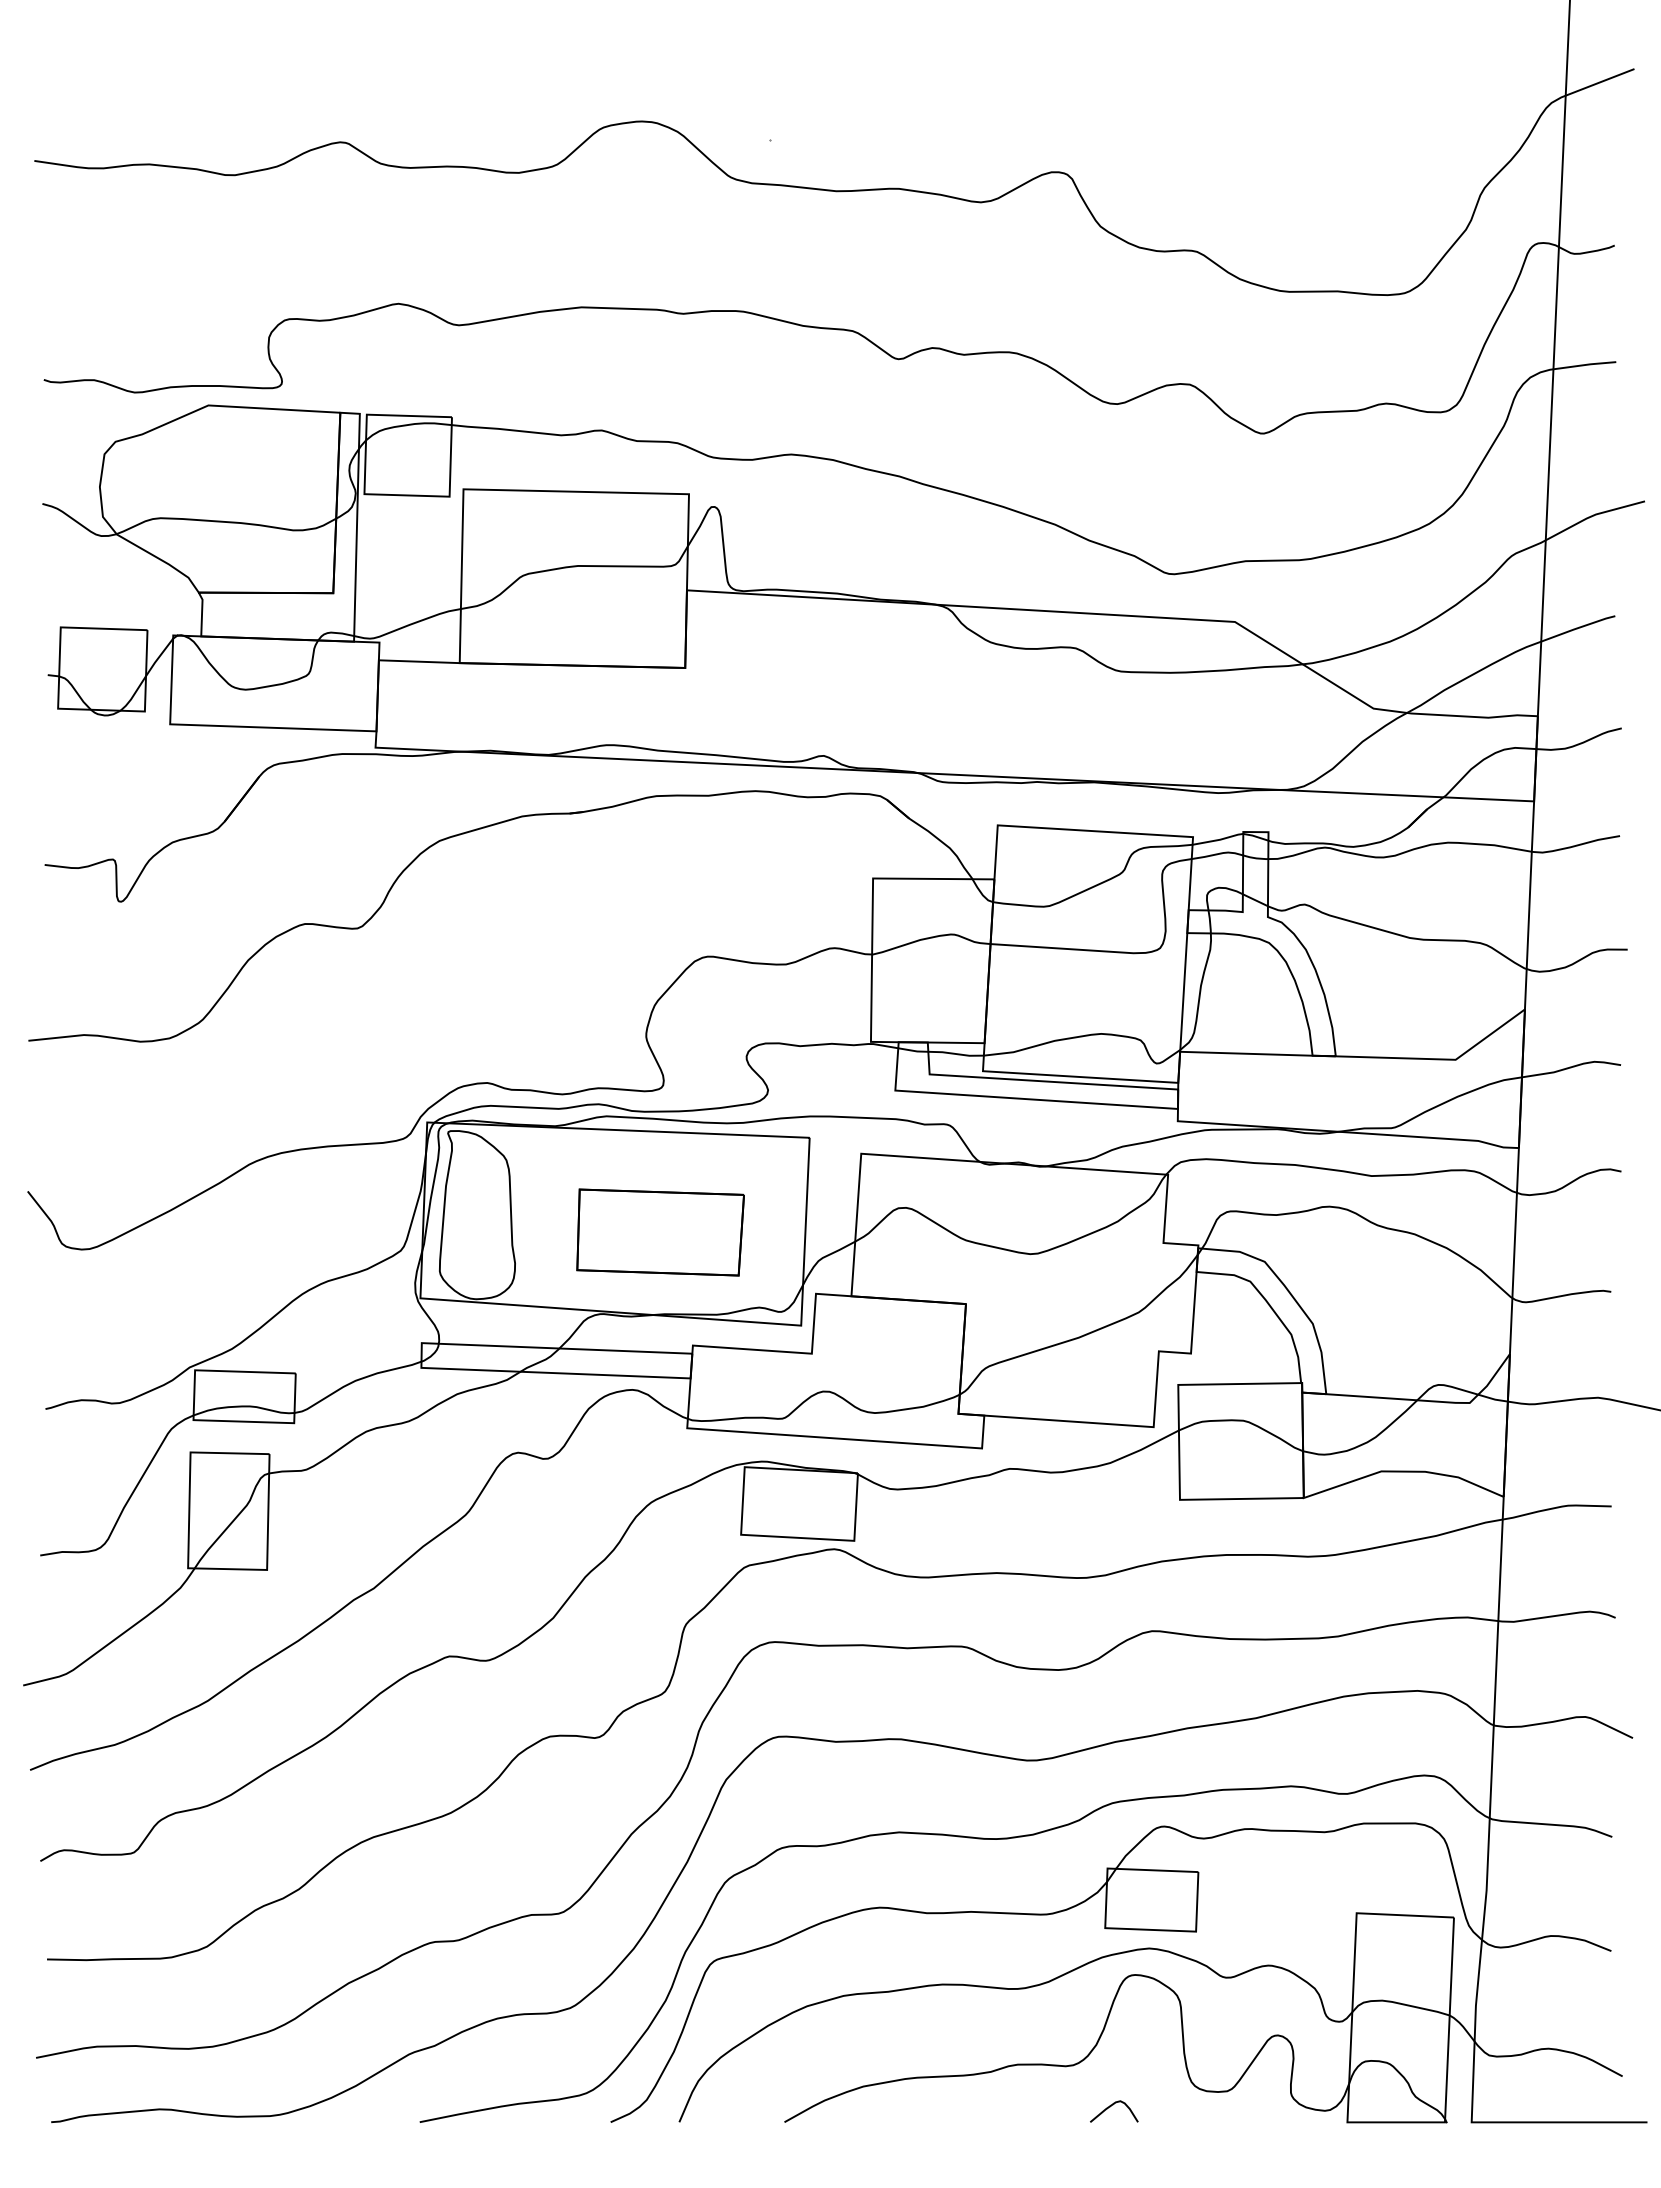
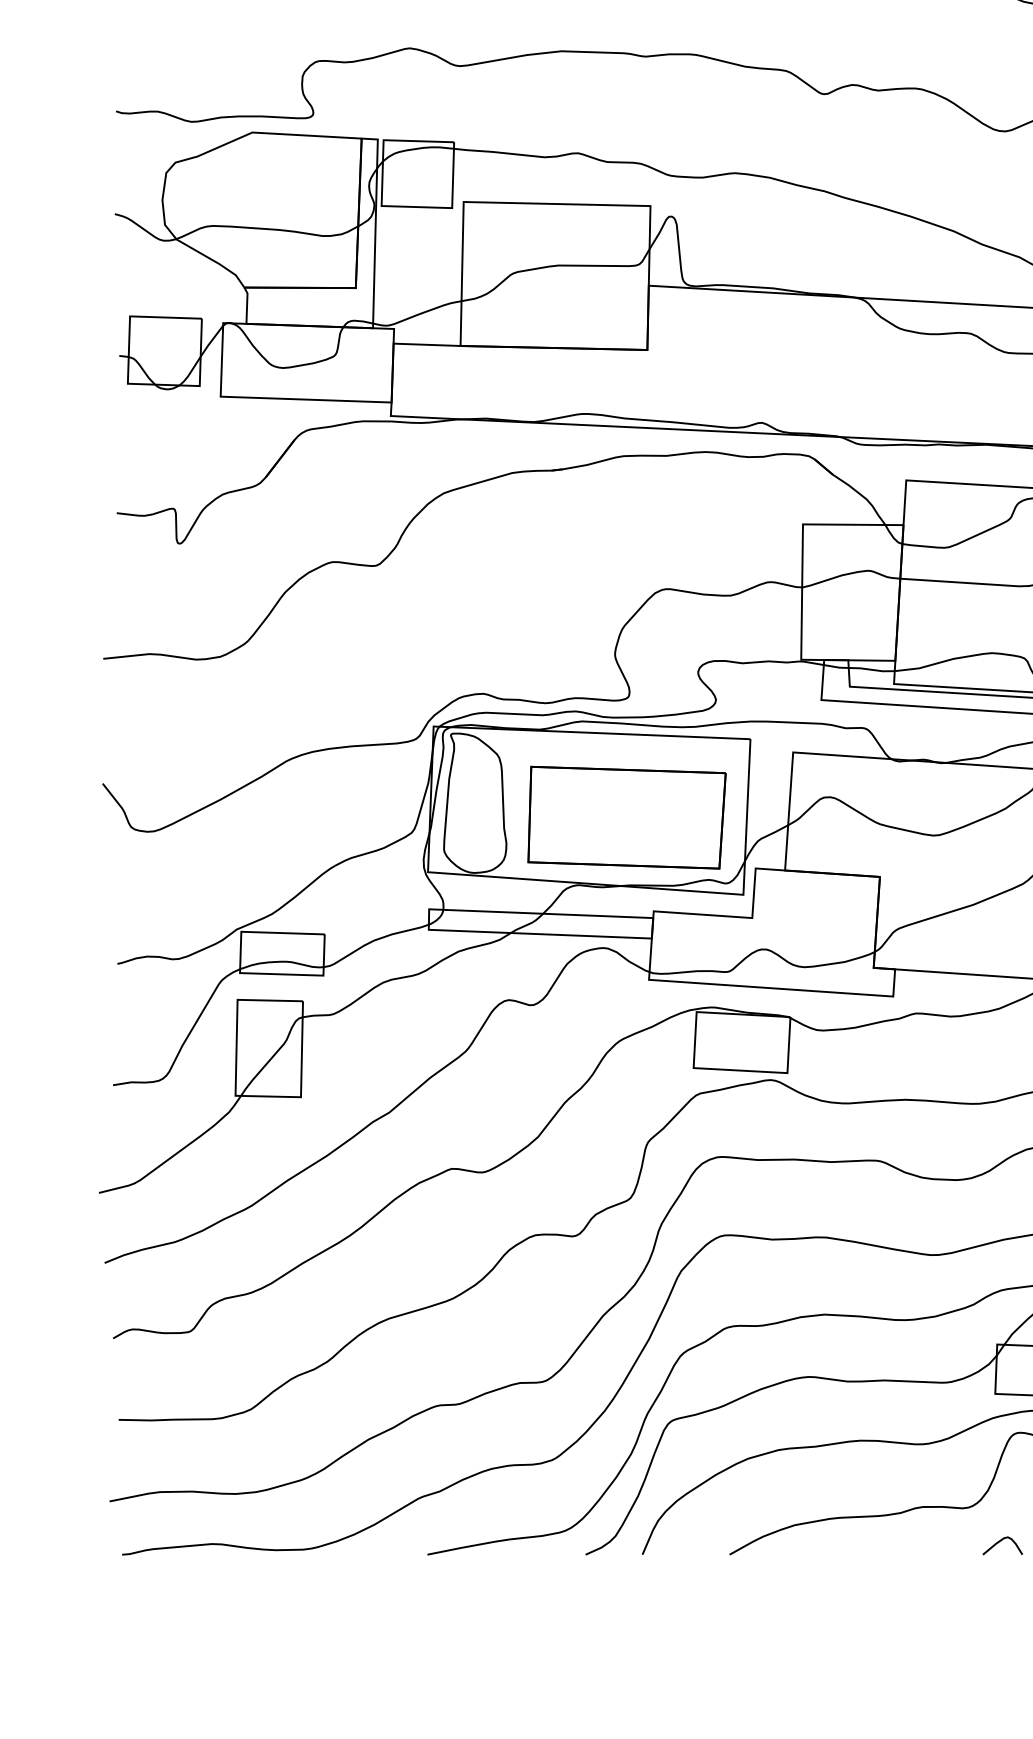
part: (660, 1232) -> (626, 817), size x1.43

